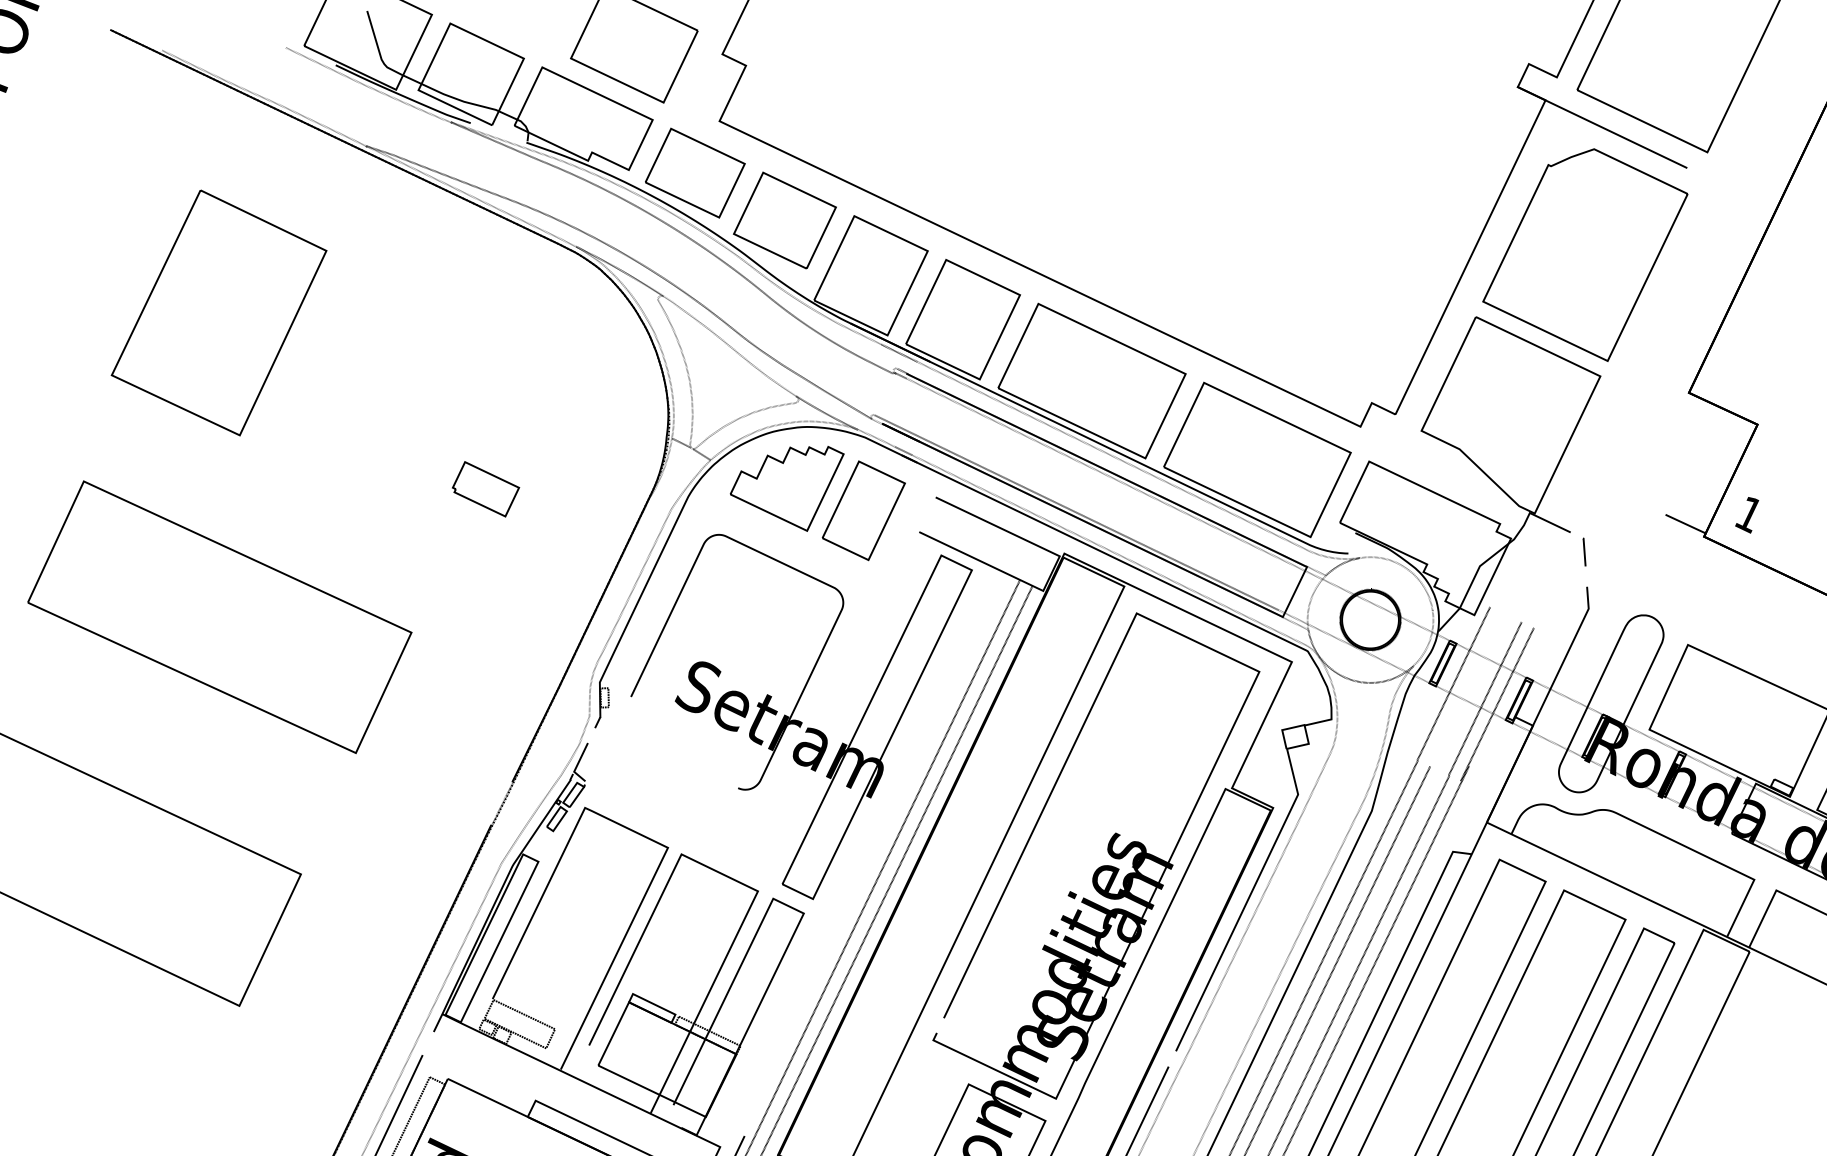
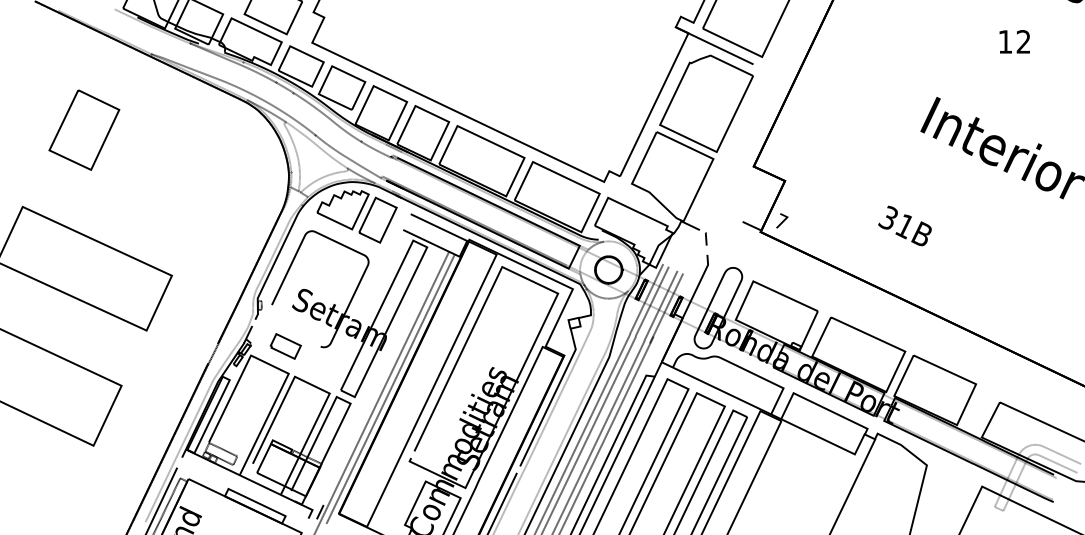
part: (219, 311) -> (84, 129), size x0.71
part: (485, 489) -> (285, 346), moved
text: (1749, 513) -> (781, 221), 1 -> 7
line: (1464, 689) -> (651, 301), added

